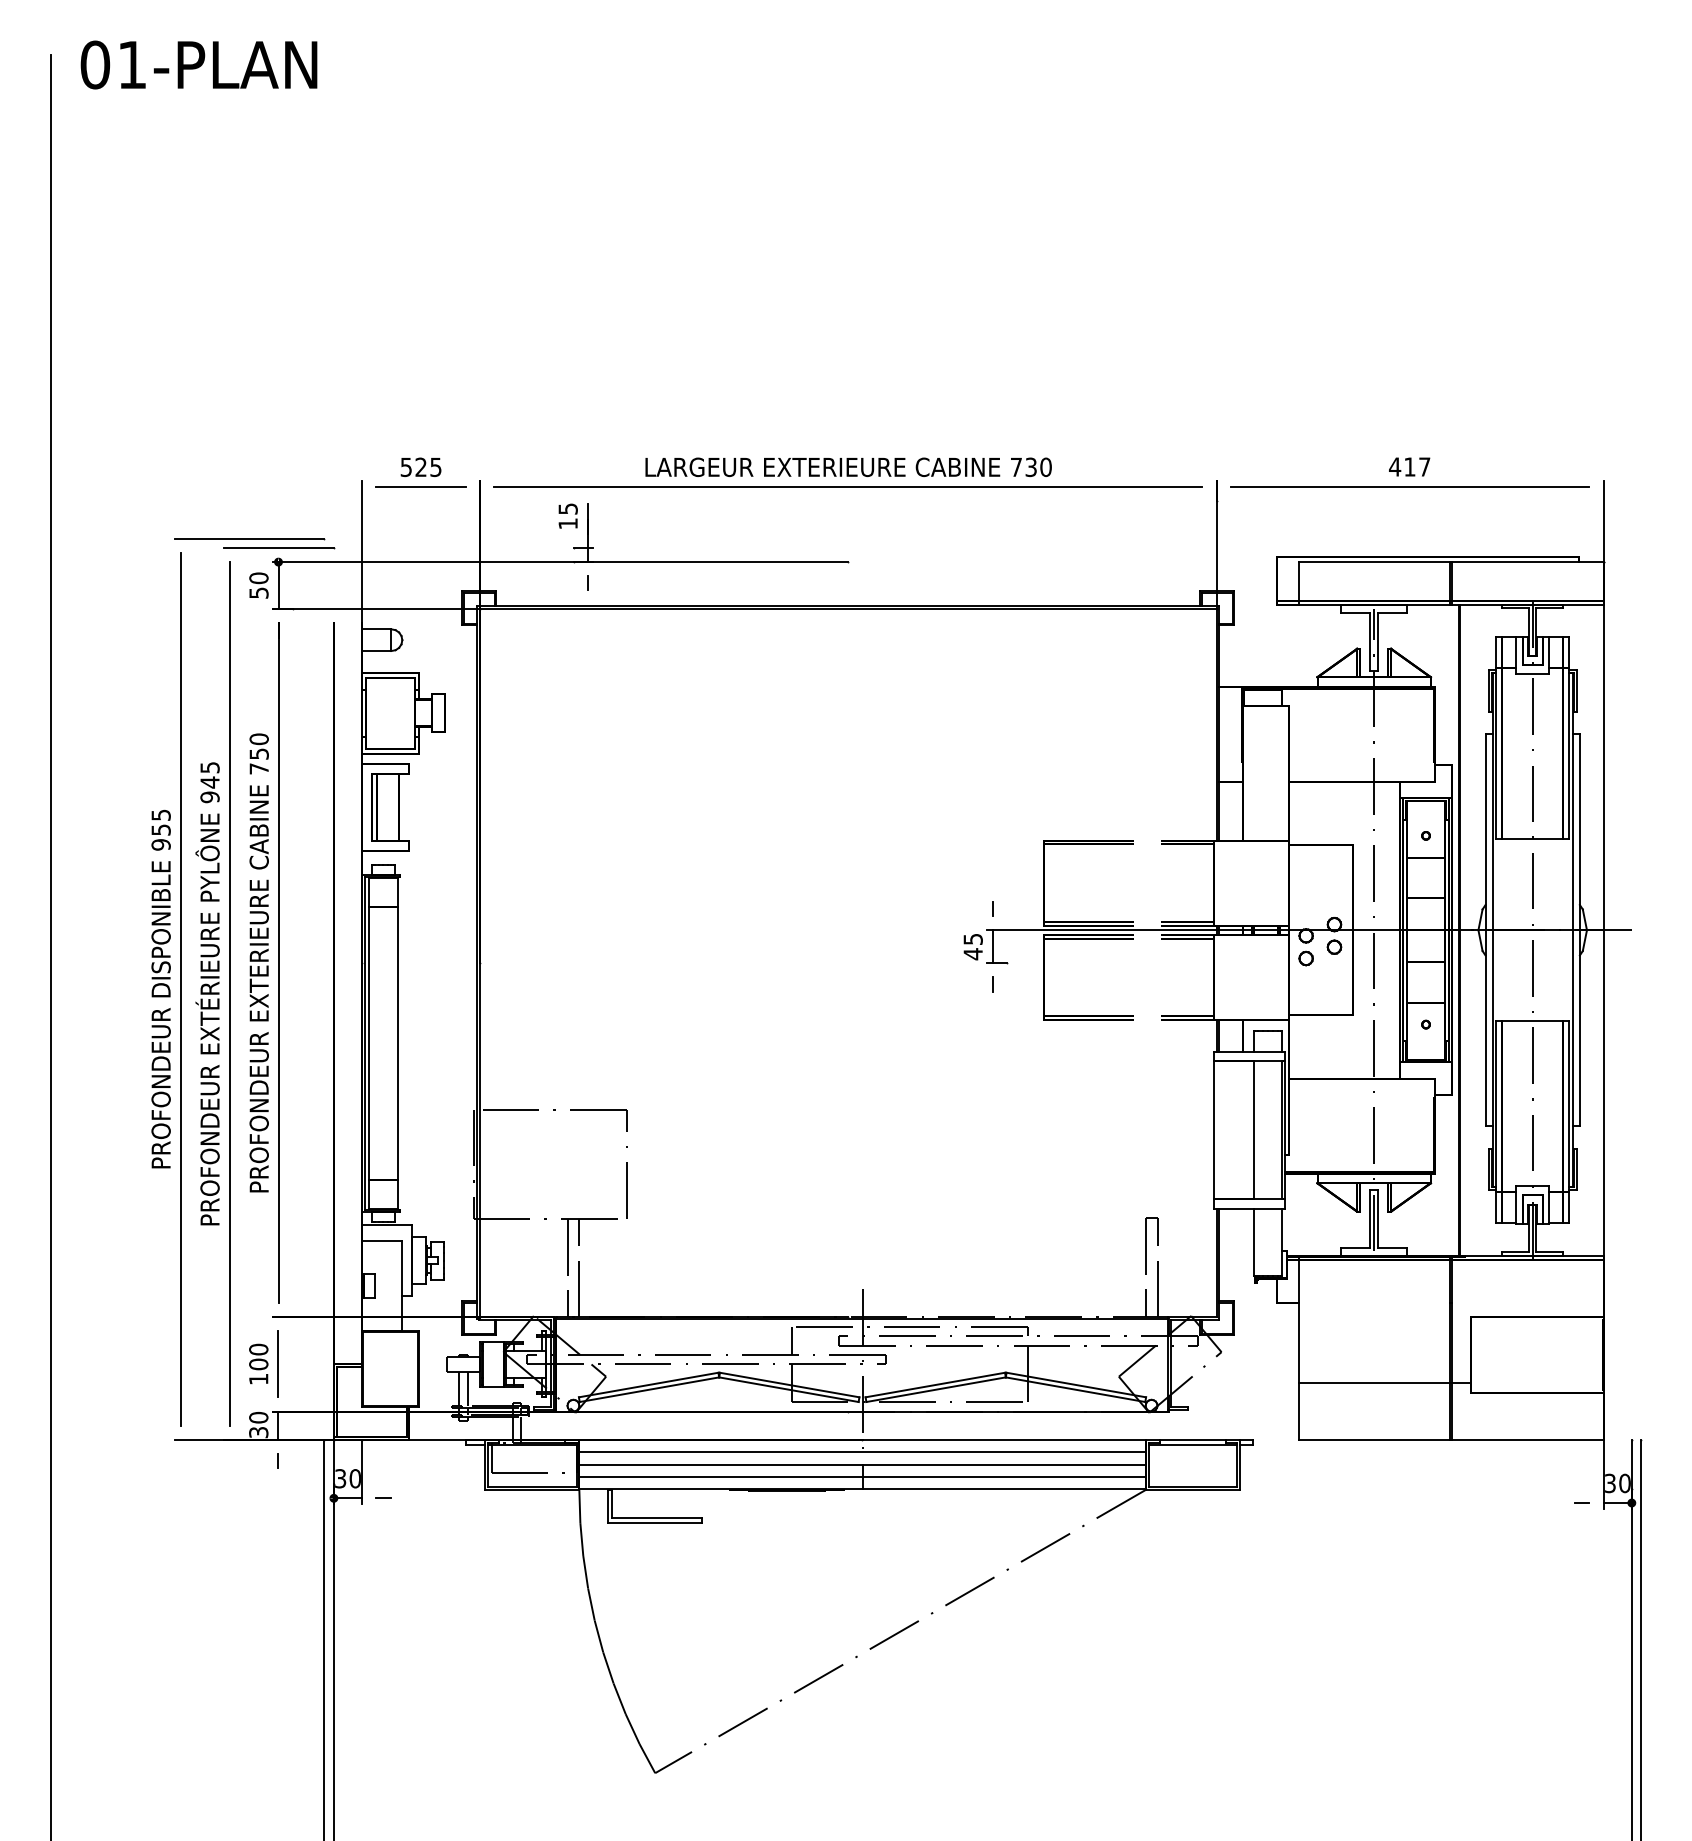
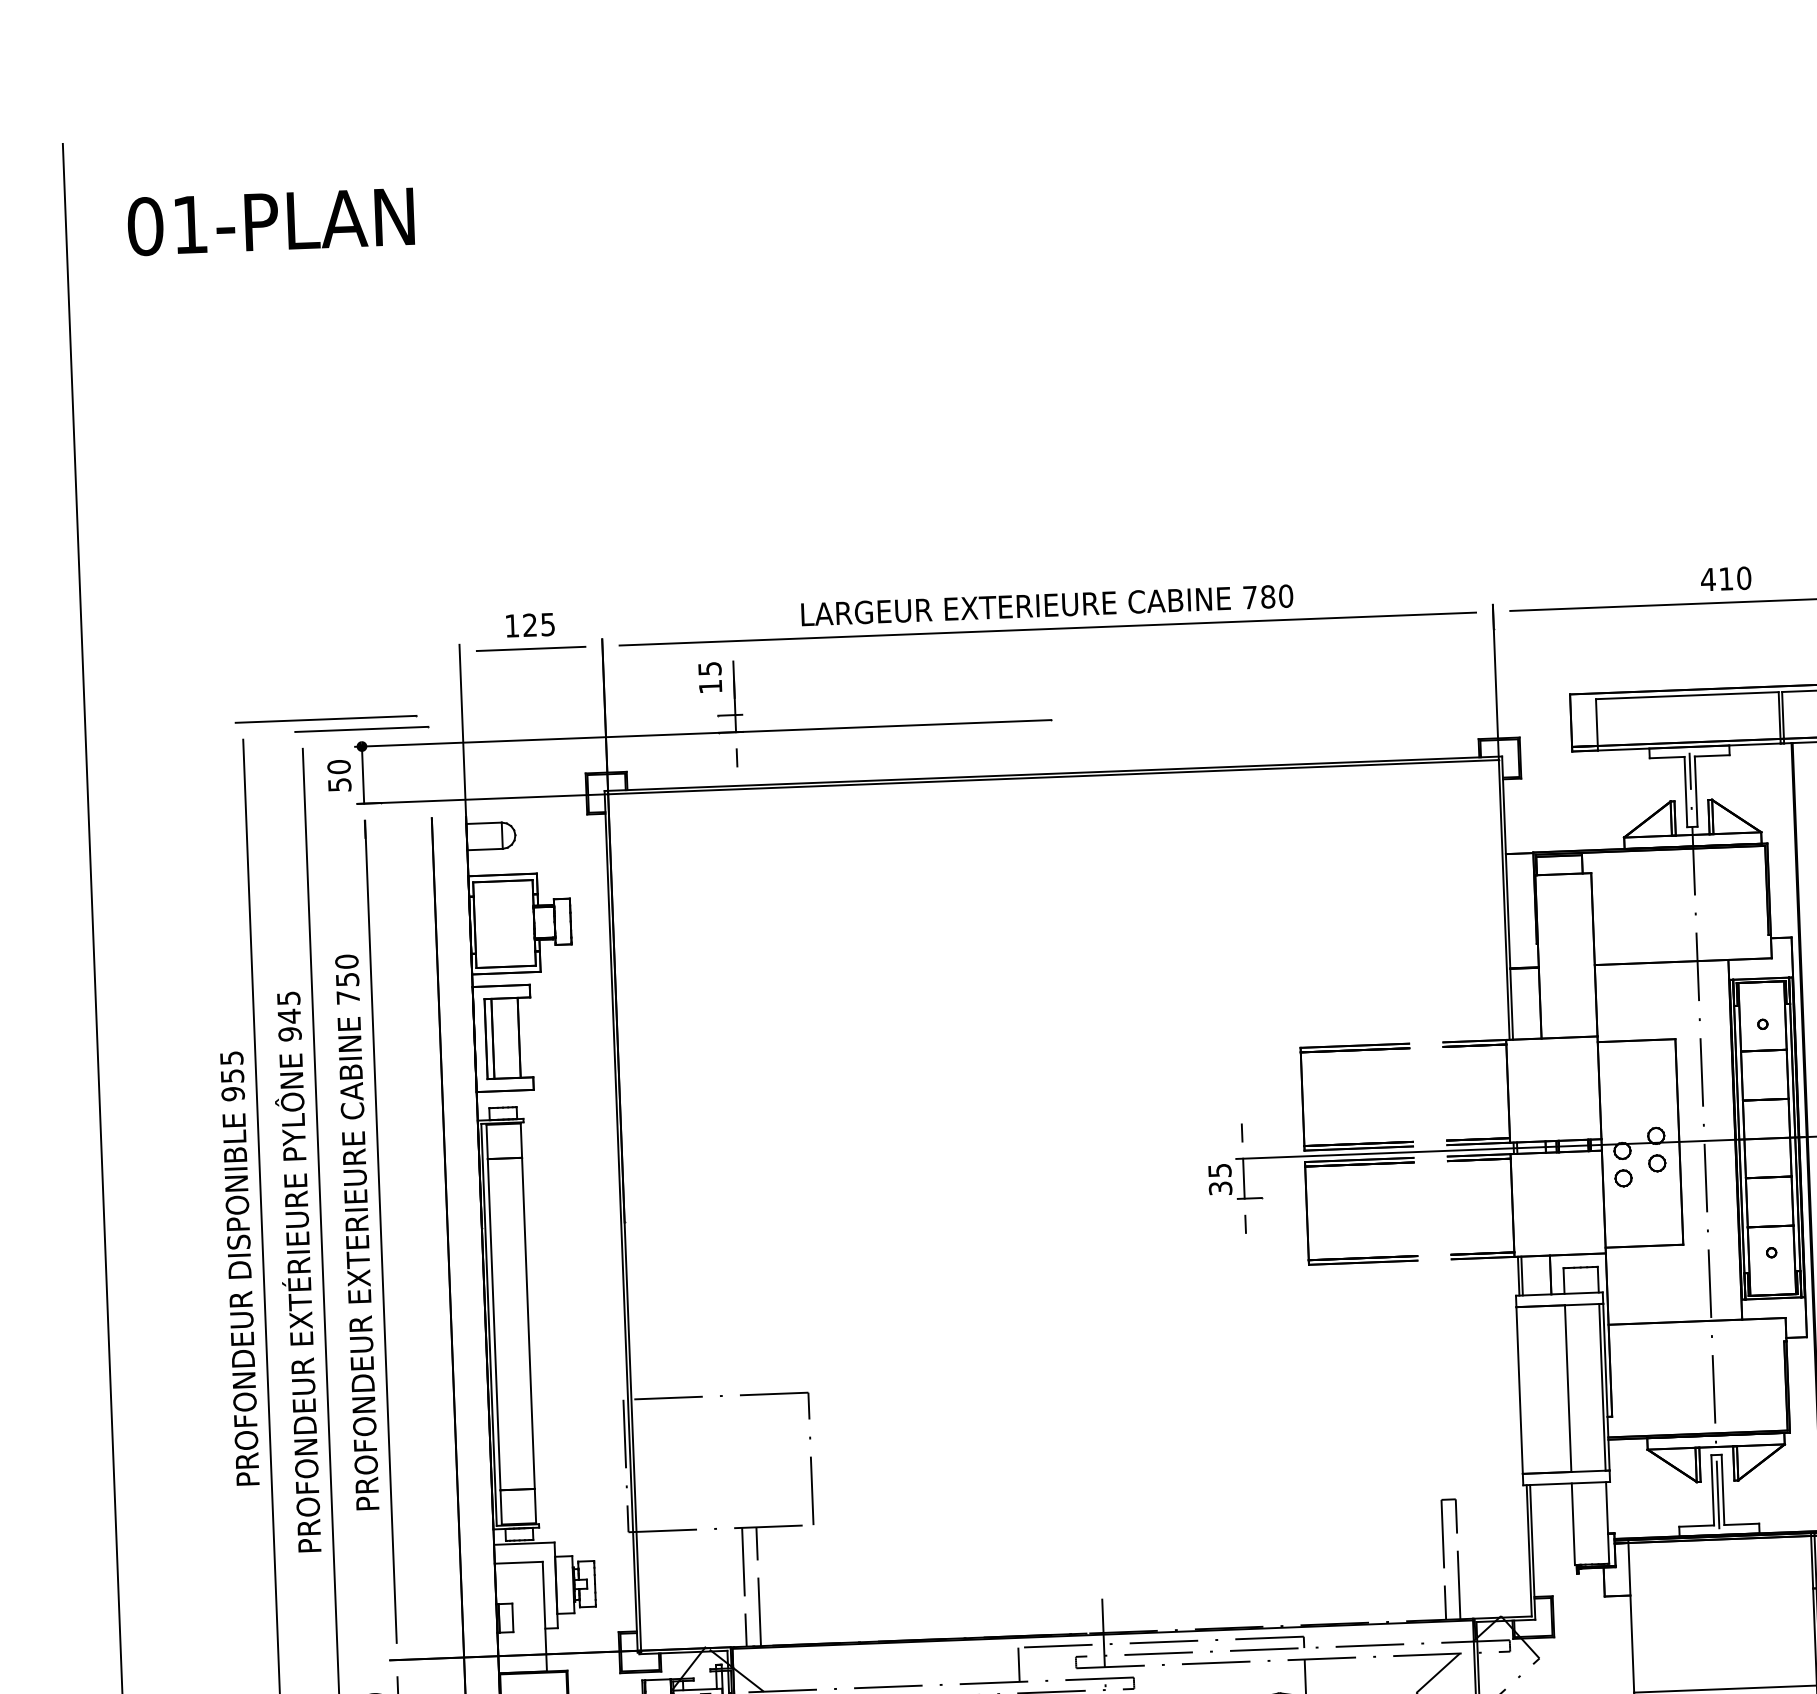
text: (198, 64) -> (270, 221), moved
text: (1424, 466) -> (1743, 577), 417 -> 410
text: (405, 467) -> (511, 626), 525 -> 125
text: (1031, 467) -> (1268, 597), 730 -> 780
text: (972, 954) -> (1219, 1188), 45 -> 35

